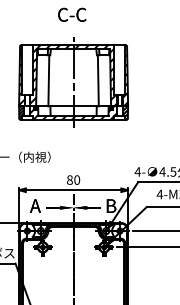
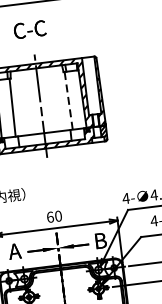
line: (98, 80) -> (68, 100), solid -> dashed
text: (69, 179) -> (49, 216), 80 -> 60

